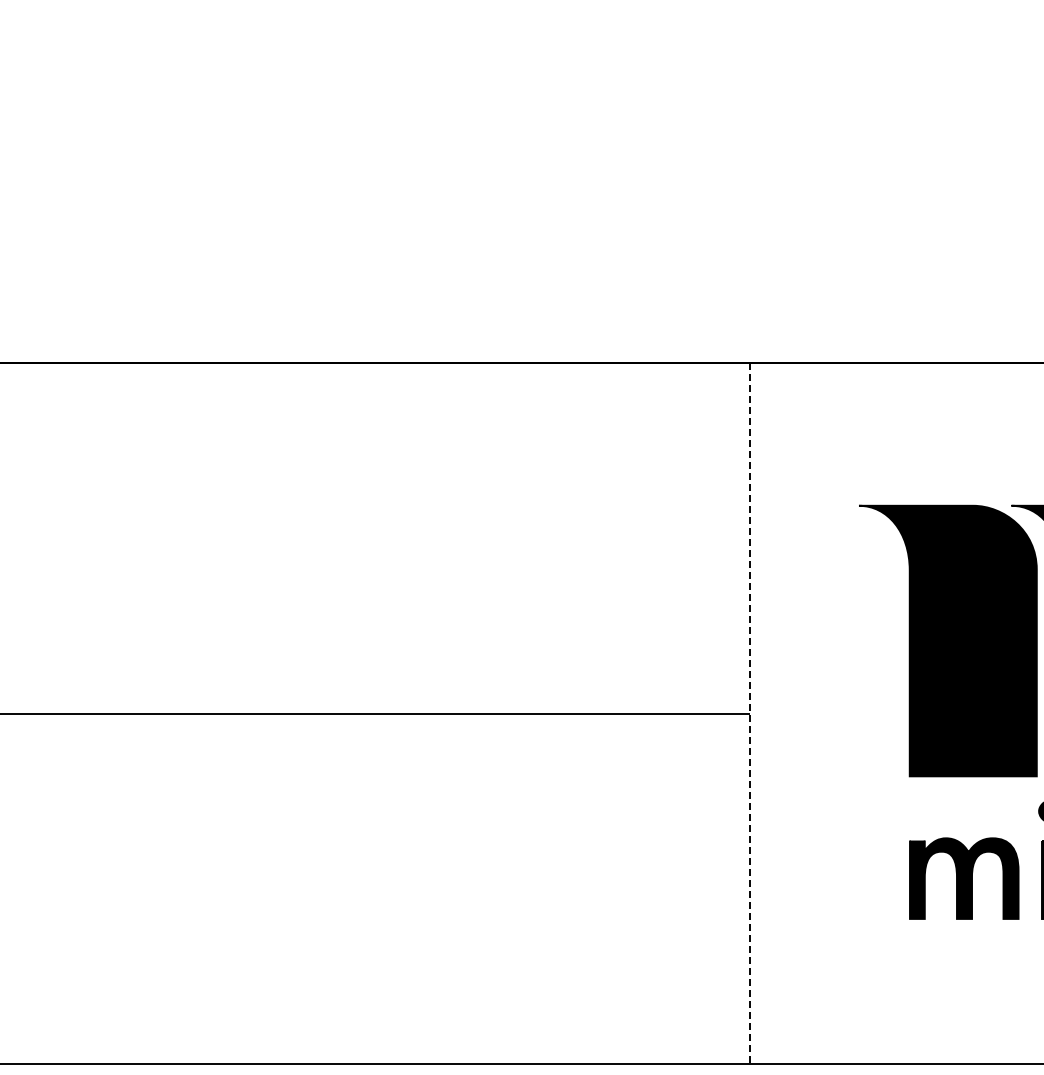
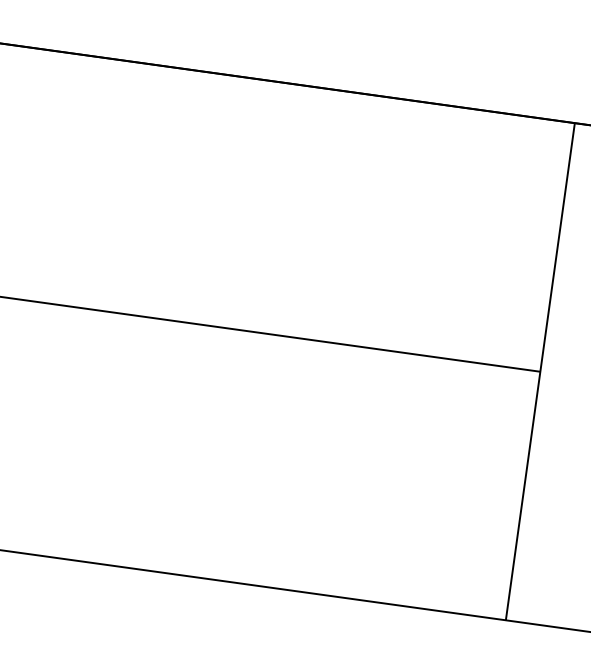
line: (750, 714) -> (540, 372), dashed -> solid

